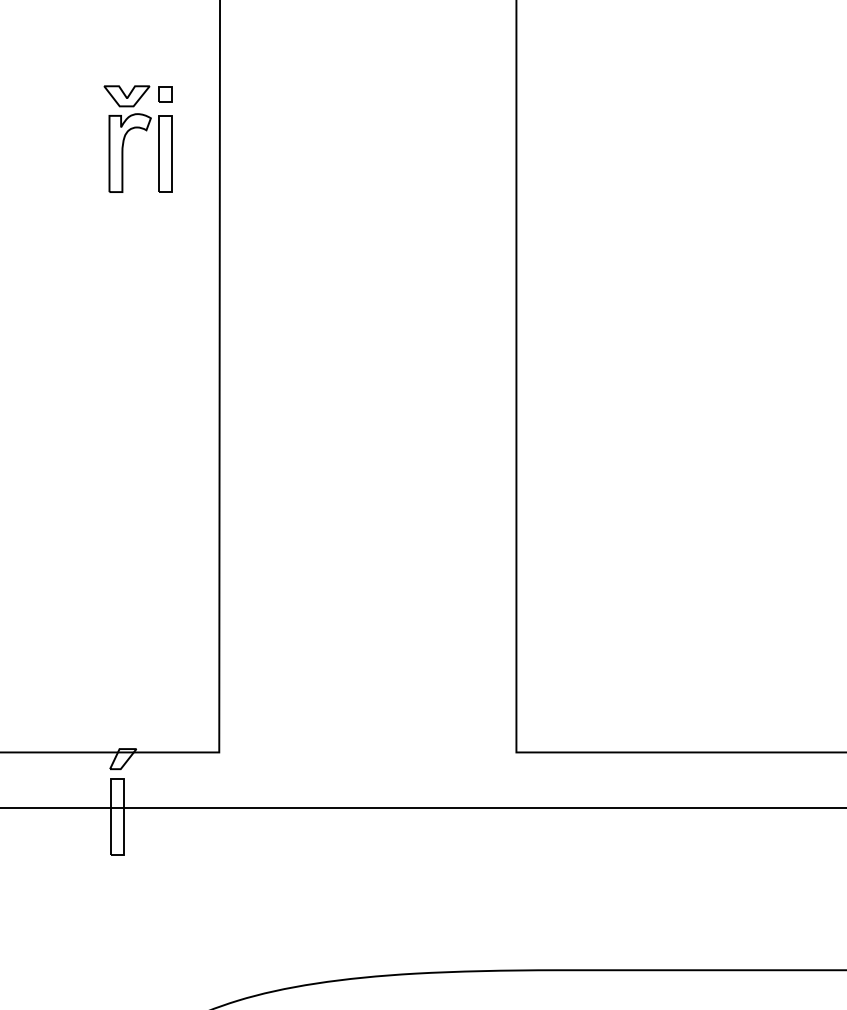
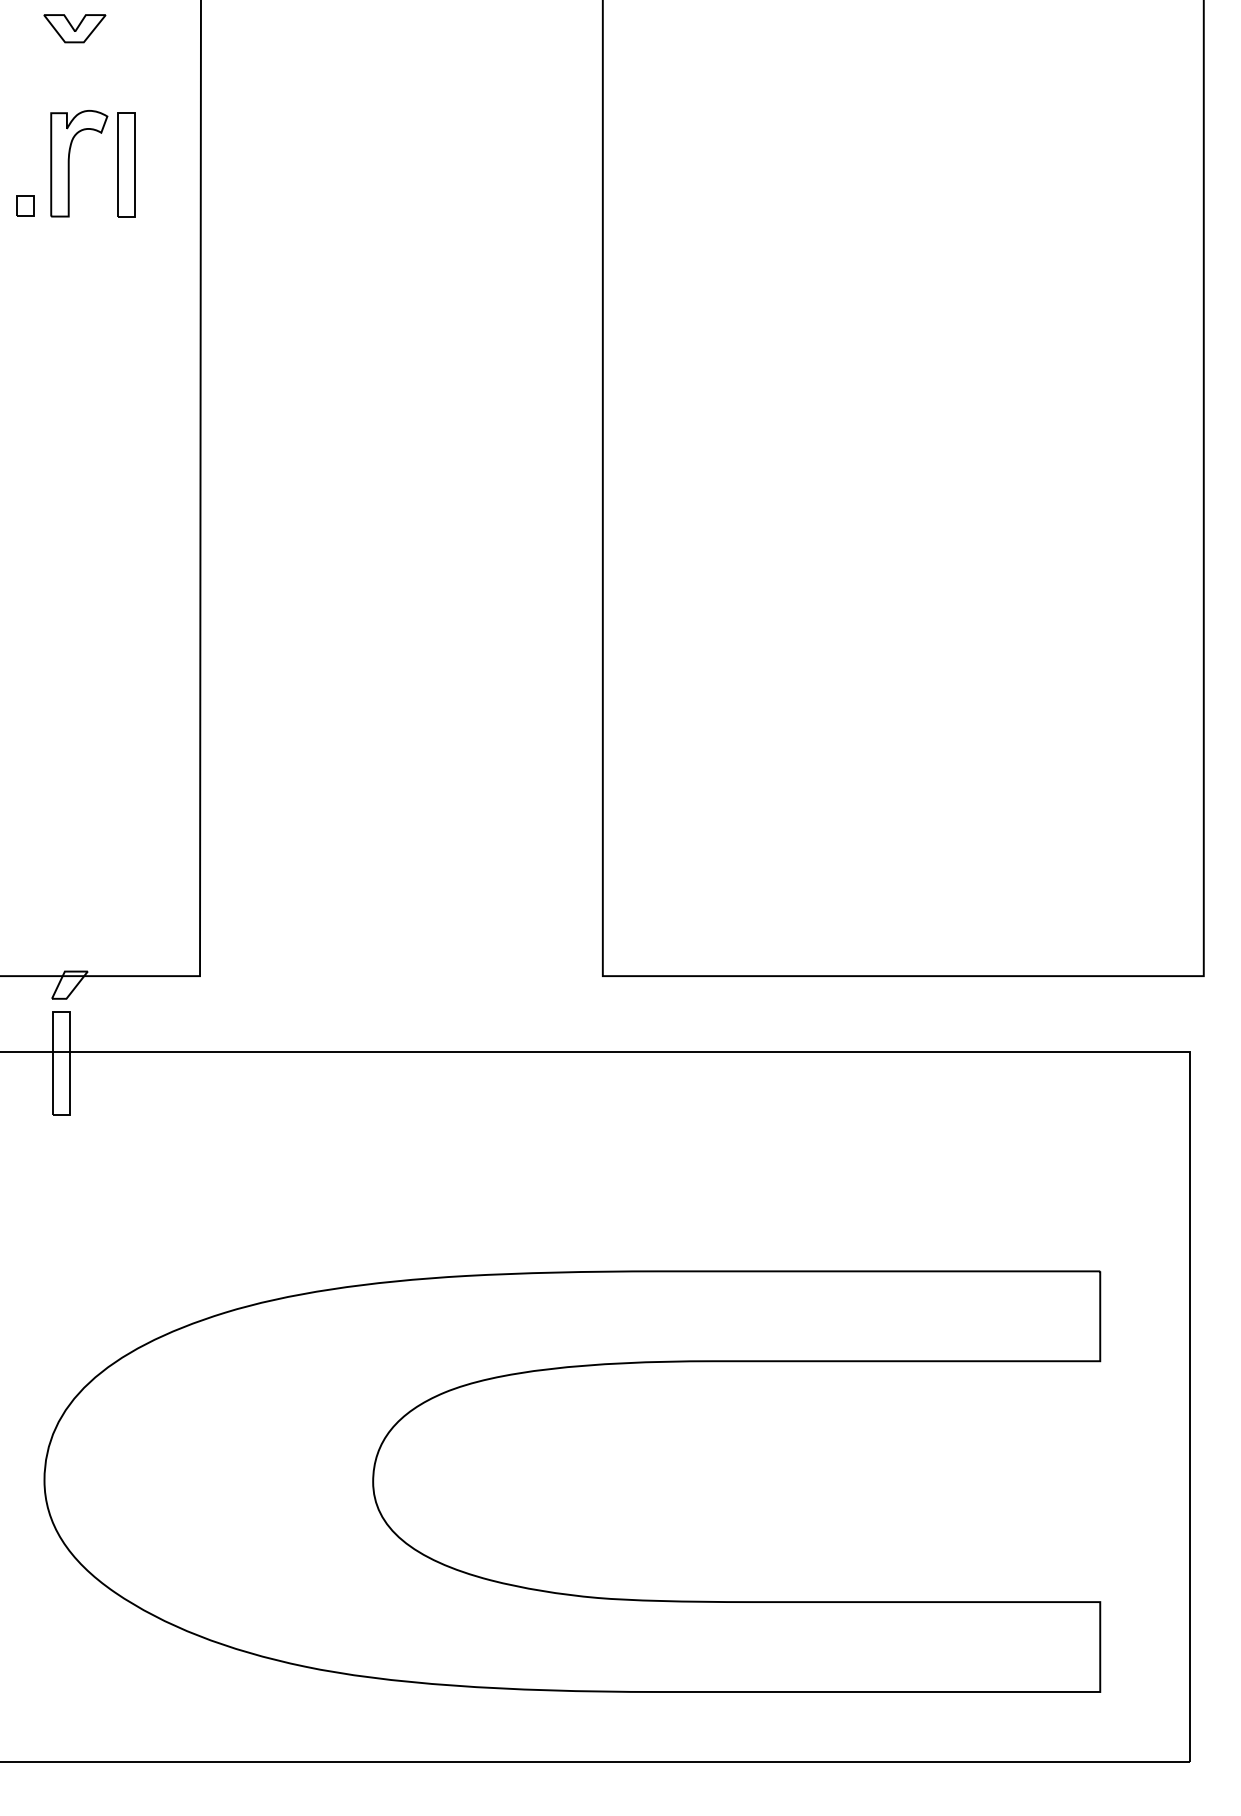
part: (165, 93) -> (25, 205), moved
part: (126, 96) -> (74, 28), moved

